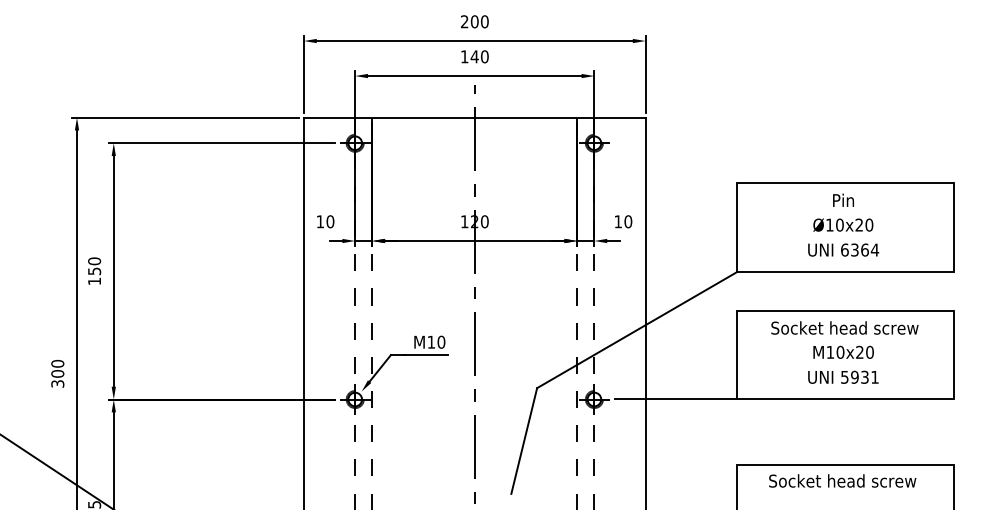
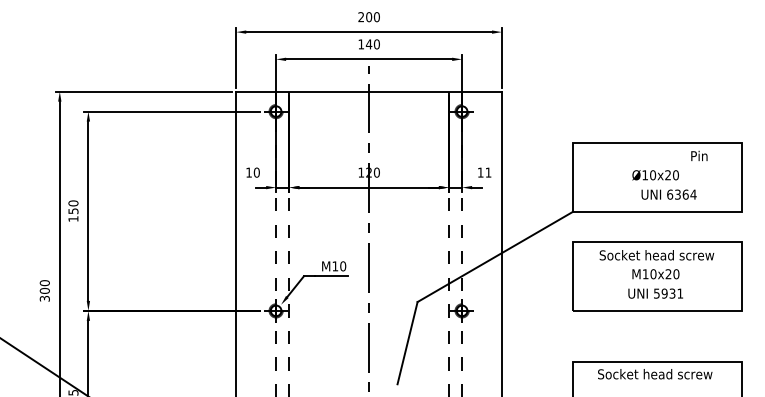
text: (843, 199) -> (699, 155), moved
text: (628, 221) -> (488, 172), 10 -> 11
text: (843, 249) -> (669, 194), moved
line: (676, 399) -> (525, 310), removed

